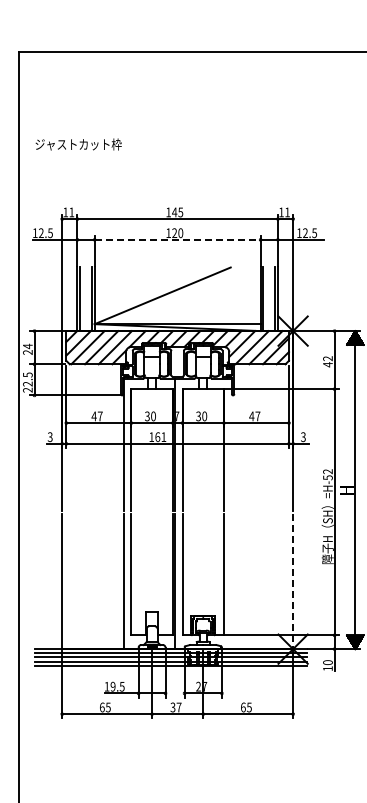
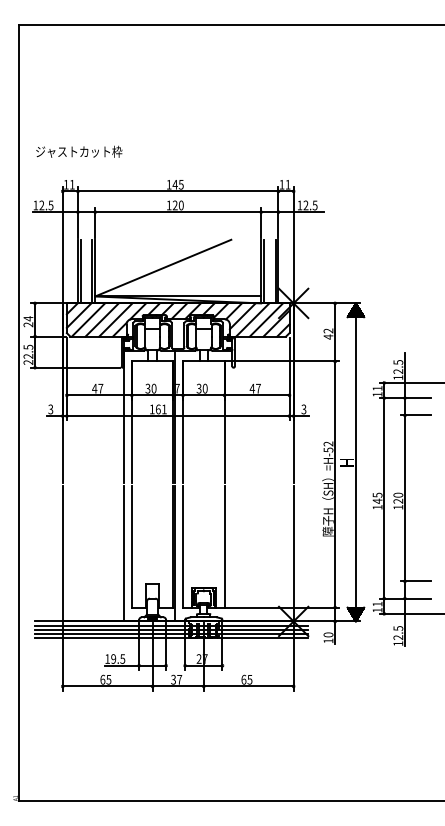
text: (78, 144) -> (79, 151), moved
line: (177, 240) -> (178, 212), dashed -> solid
line: (292, 581) -> (293, 553), dashed -> solid

